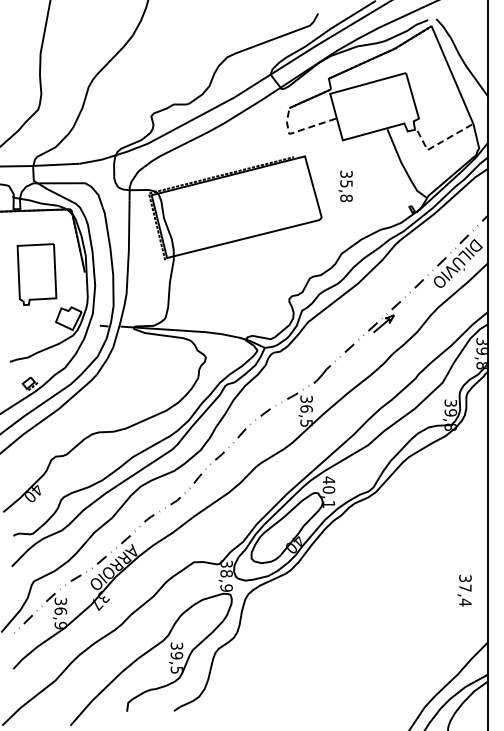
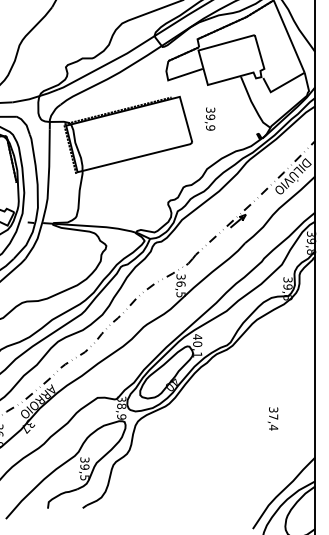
line: (298, 131) -> (175, 78), dashed -> solid
line: (440, 142) -> (280, 86), dashed -> solid
text: (346, 191) -> (210, 122), 35,8 -> 39,9
text: (464, 590) -> (272, 418), moved

